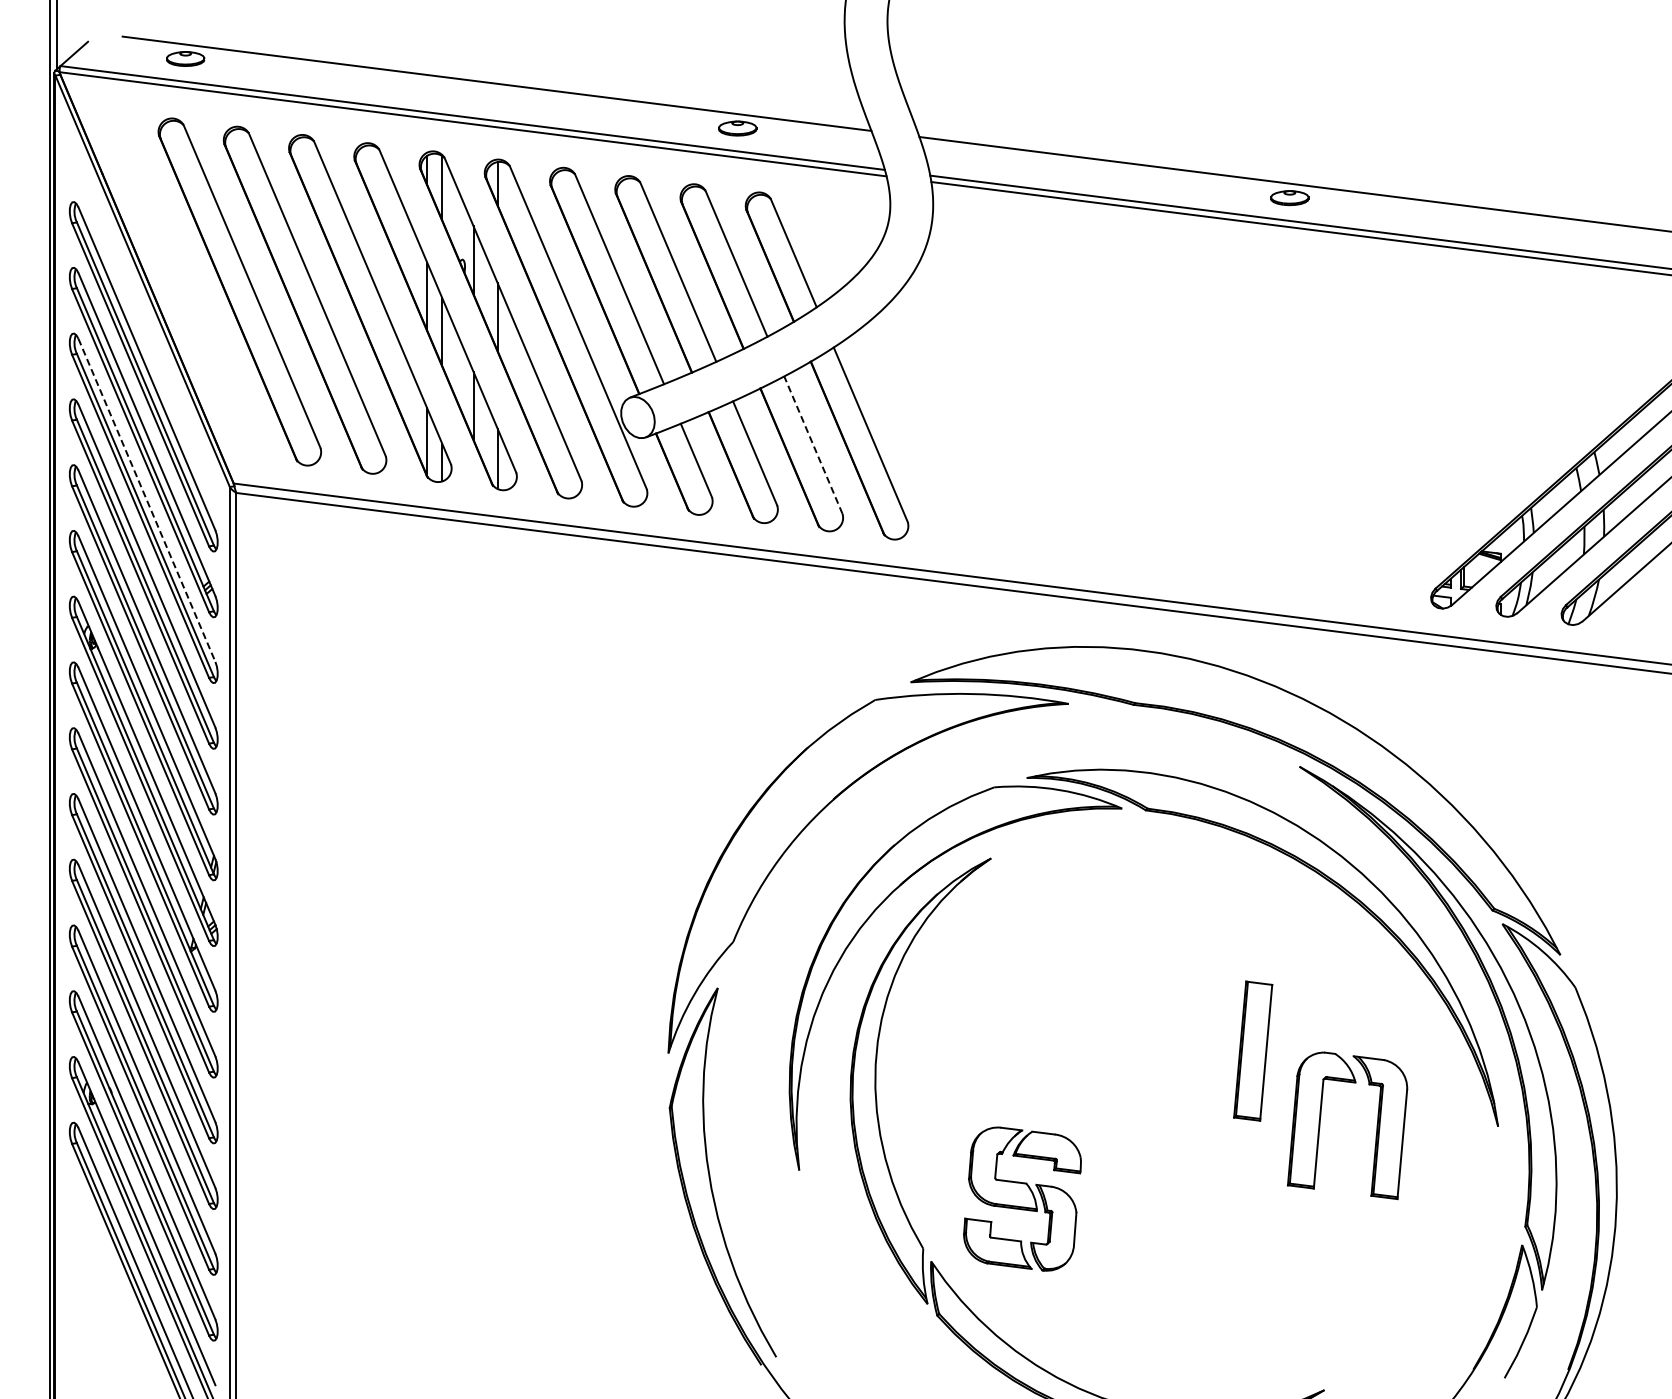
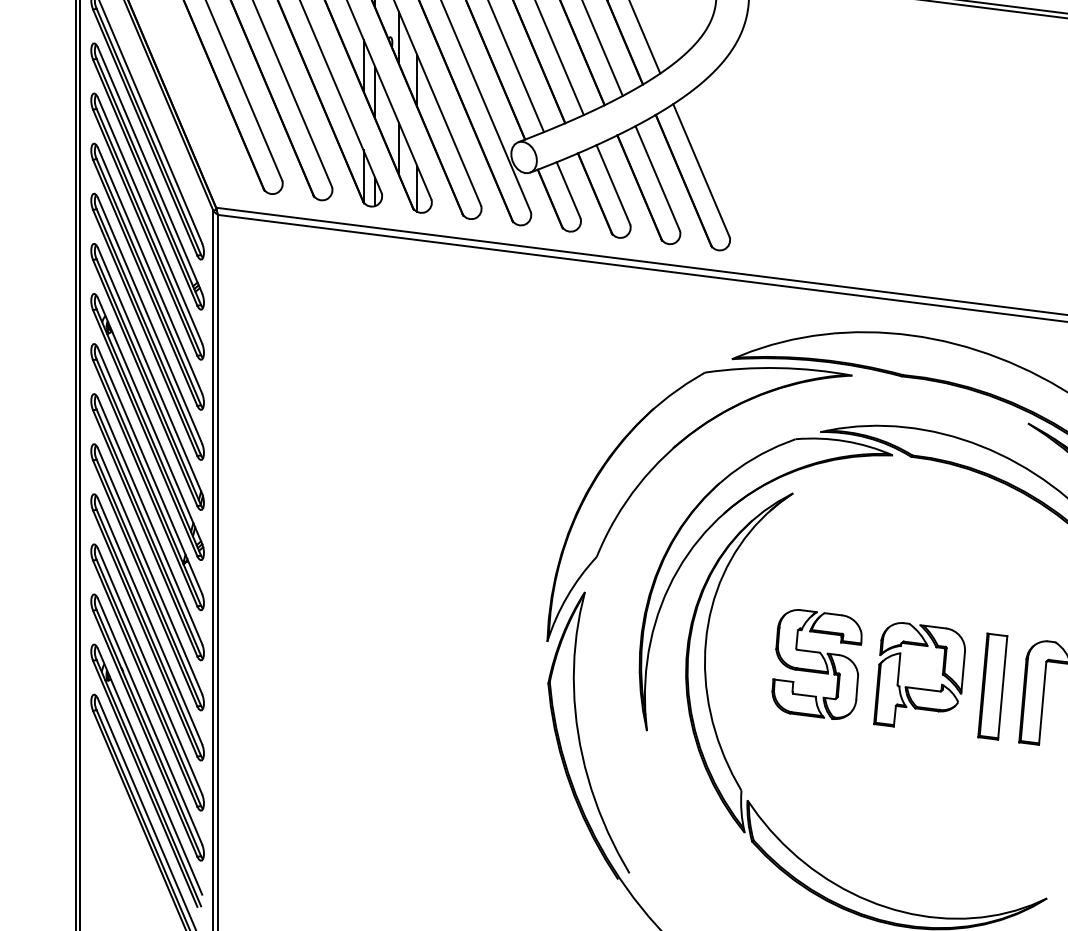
line: (813, 445) -> (657, 178), dashed -> solid
line: (147, 500) -> (150, 220), dashed -> solid
part: (1253, 1050) -> (993, 686), moved
part: (1154, 1113) -> (917, 687), added
part: (1022, 1198) -> (817, 664), moved

